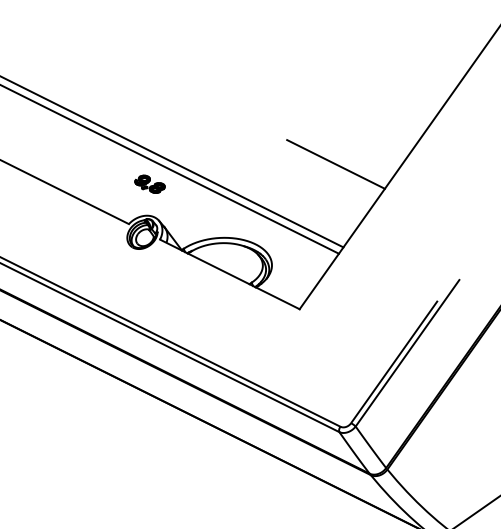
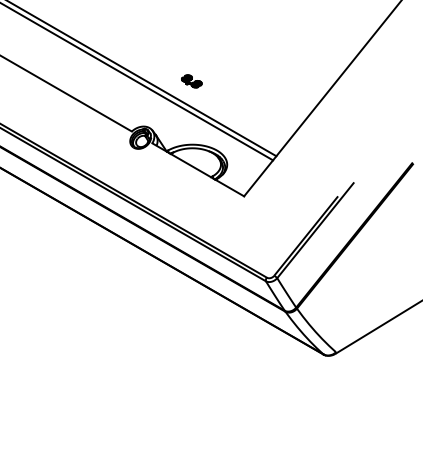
line: (335, 164) -> (274, 99), removed
part: (149, 184) -> (191, 81), moved

